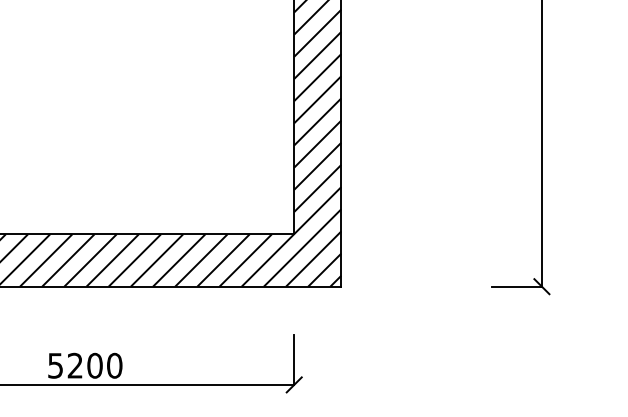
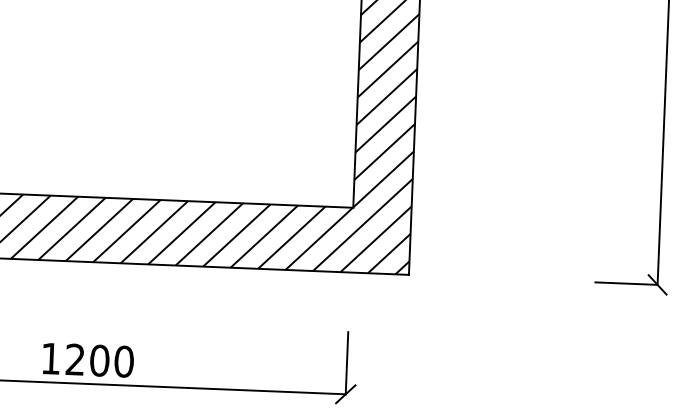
text: (55, 365) -> (50, 358), 5200 -> 1200

